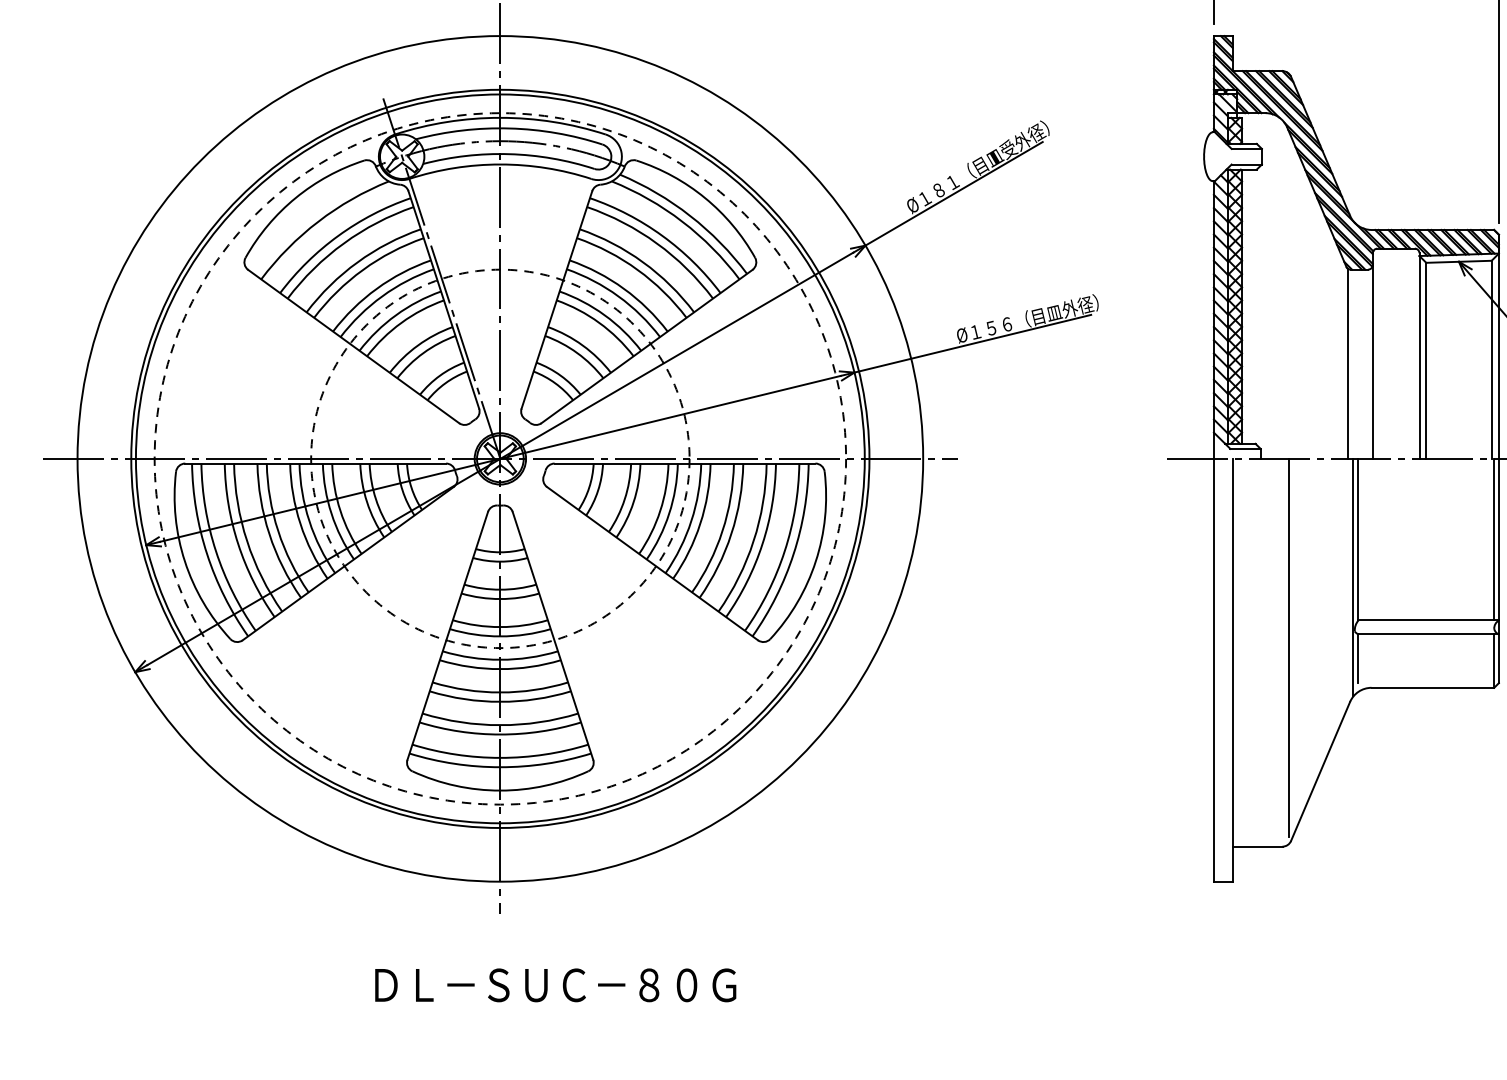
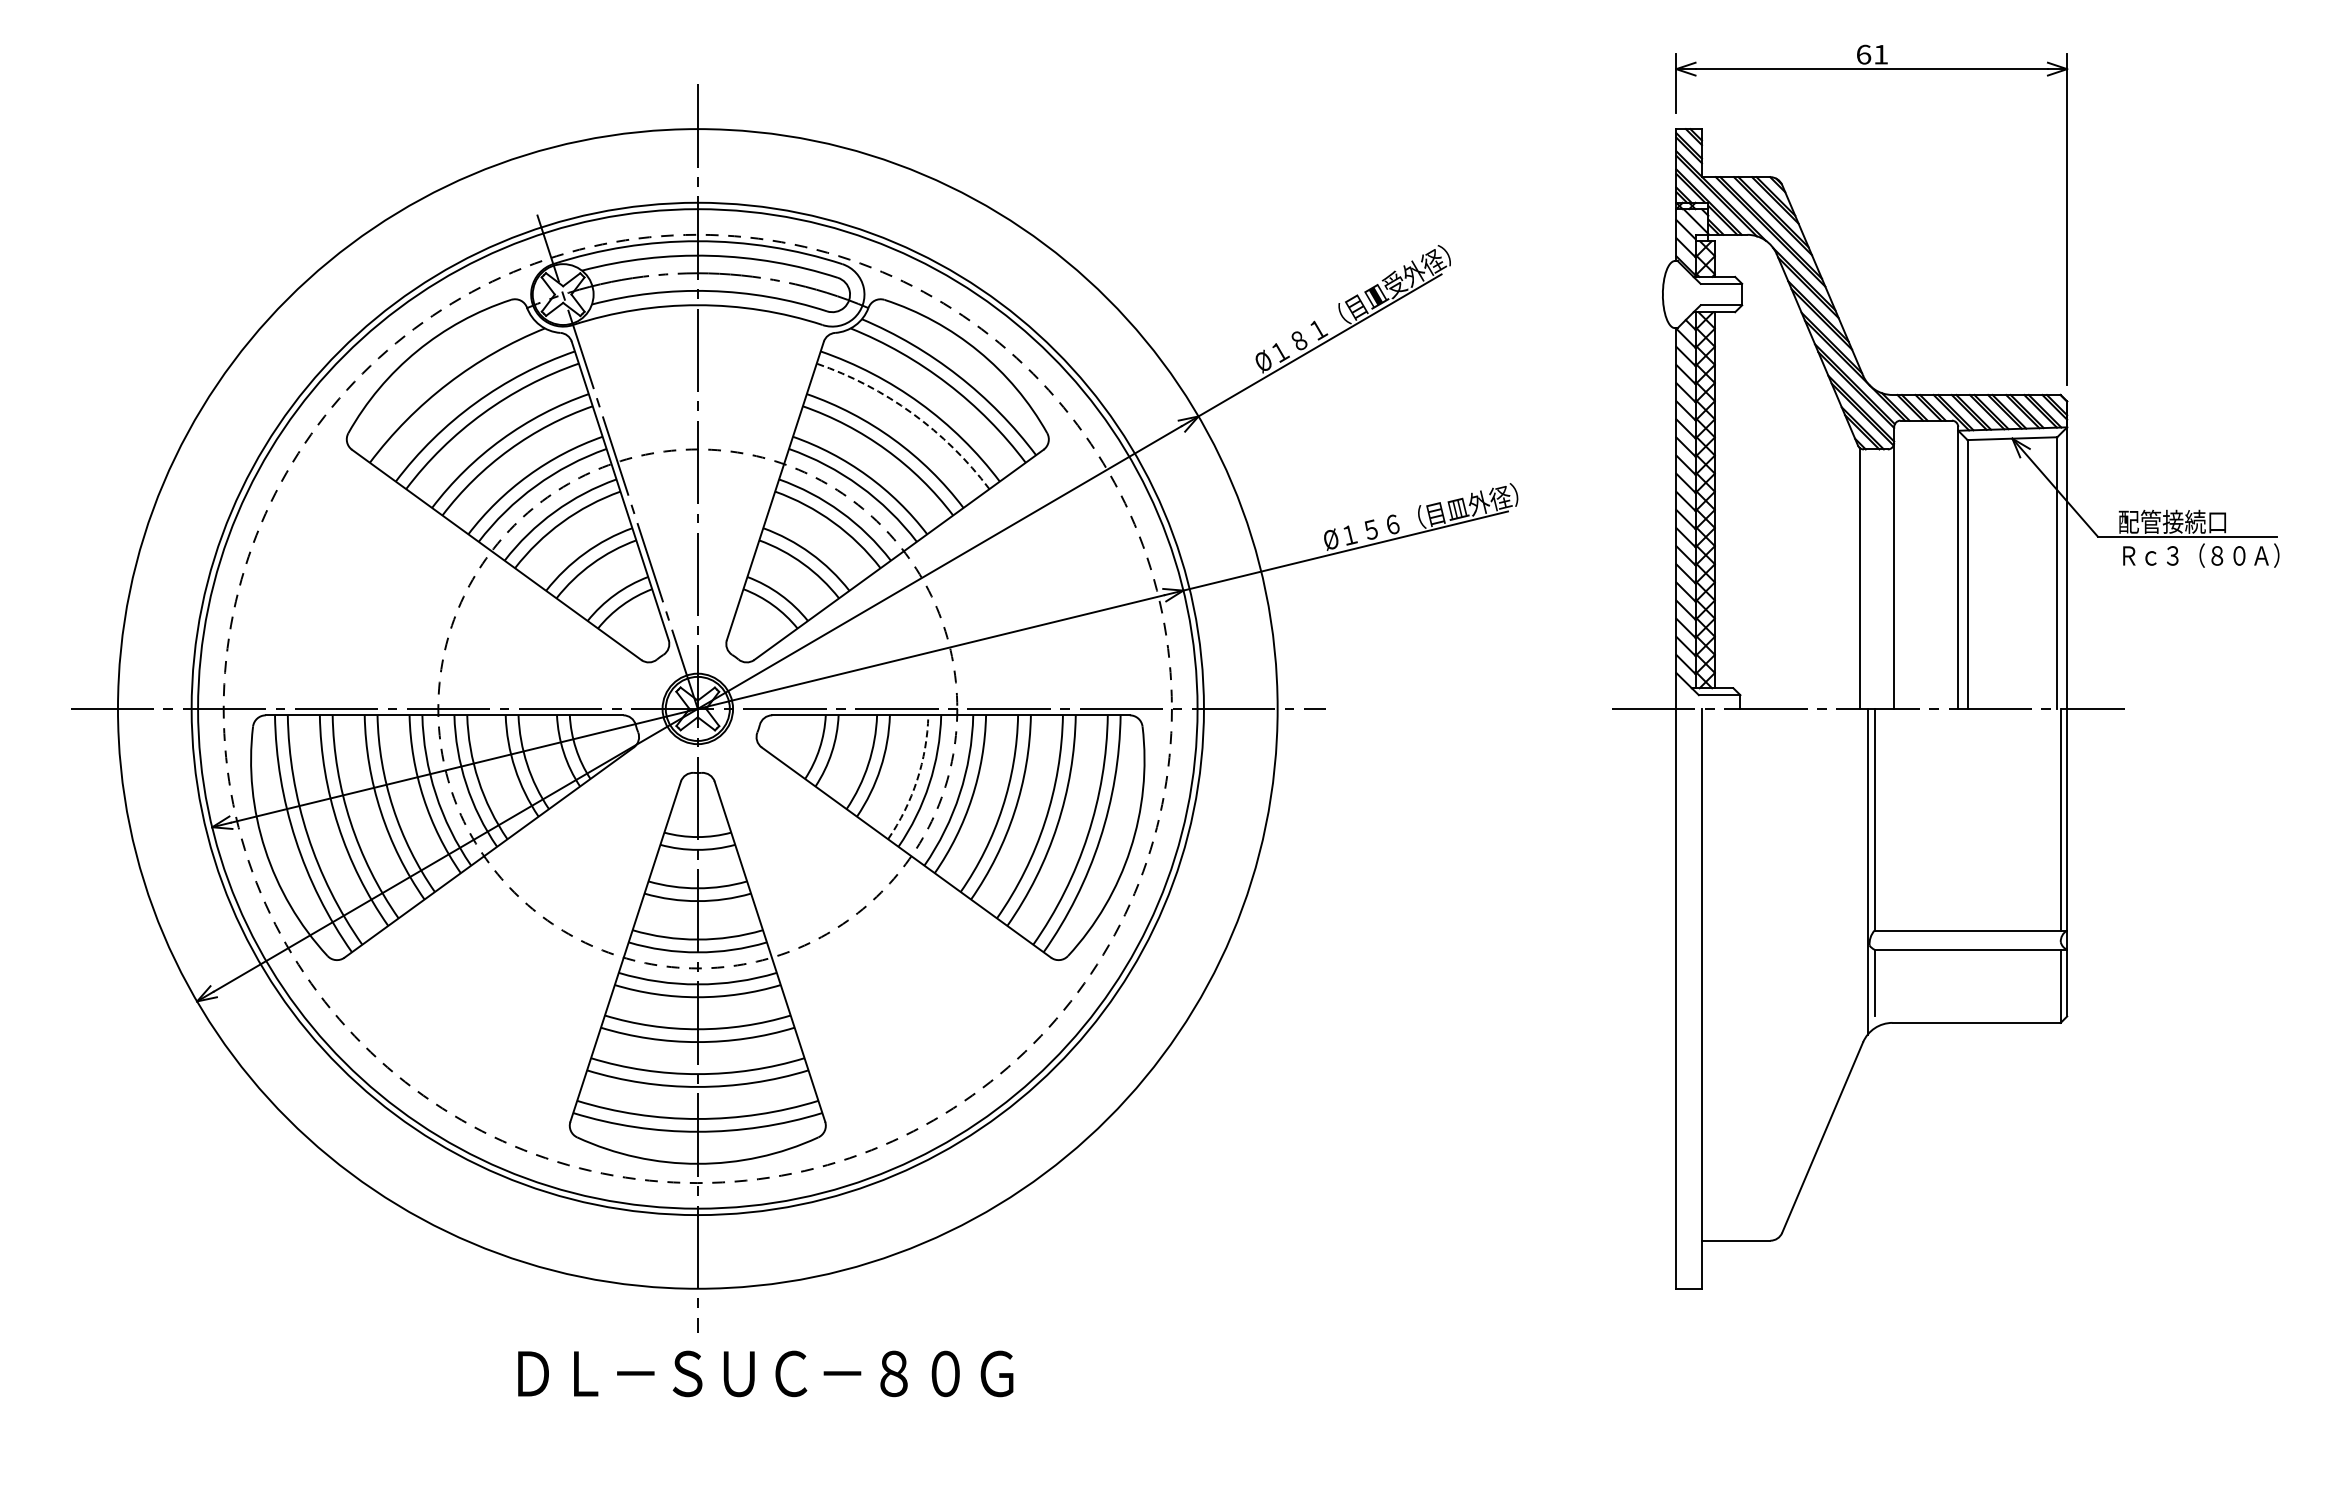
arc: (656, 243) -> (912, 413), solid -> dashed
arc: (660, 511) -> (917, 780), solid -> dashed
line: (1288, 647) -> (1778, 967), removed
text: (555, 985) -> (765, 1373), moved

